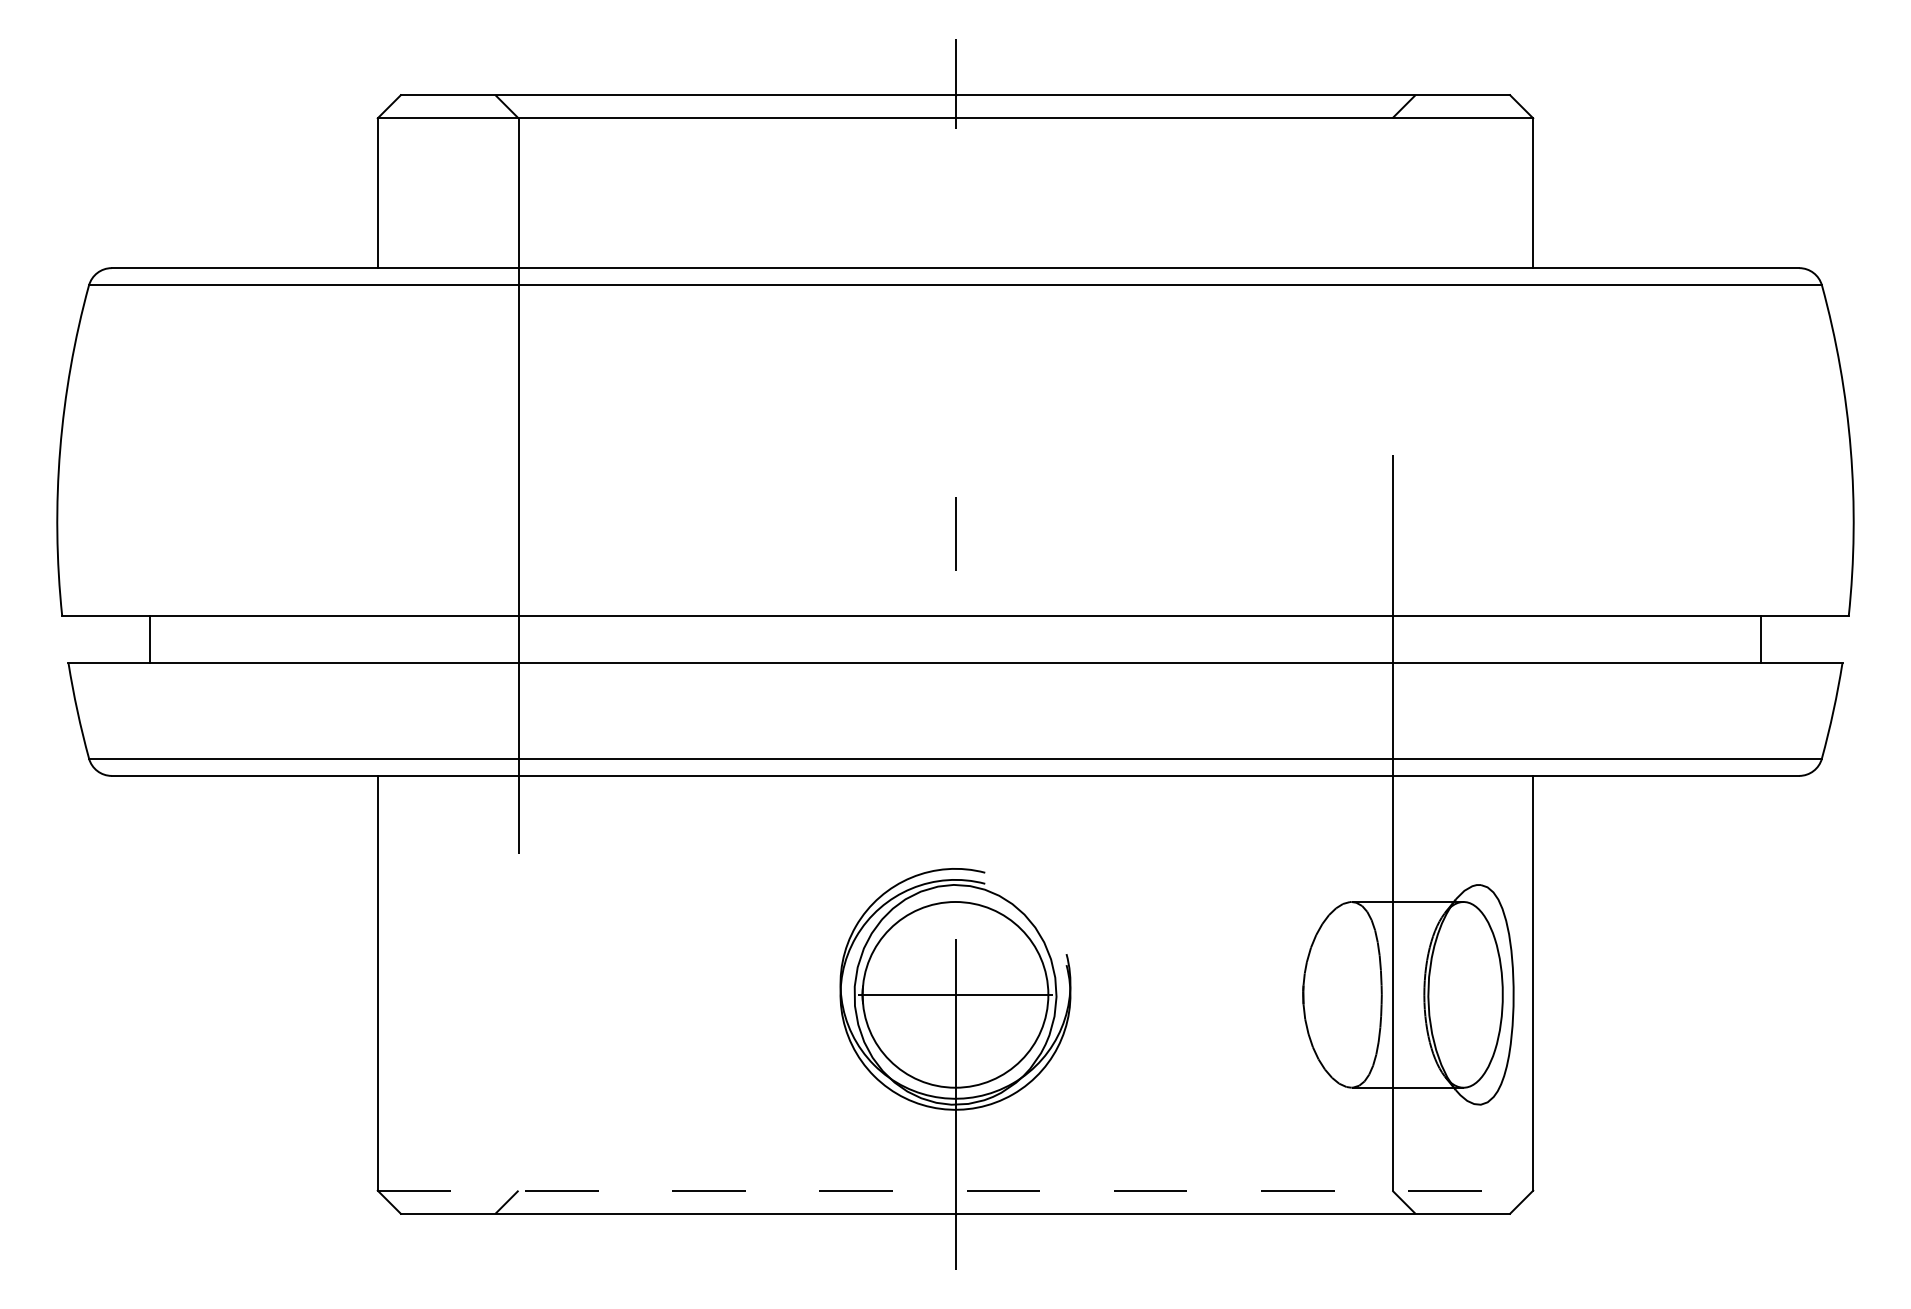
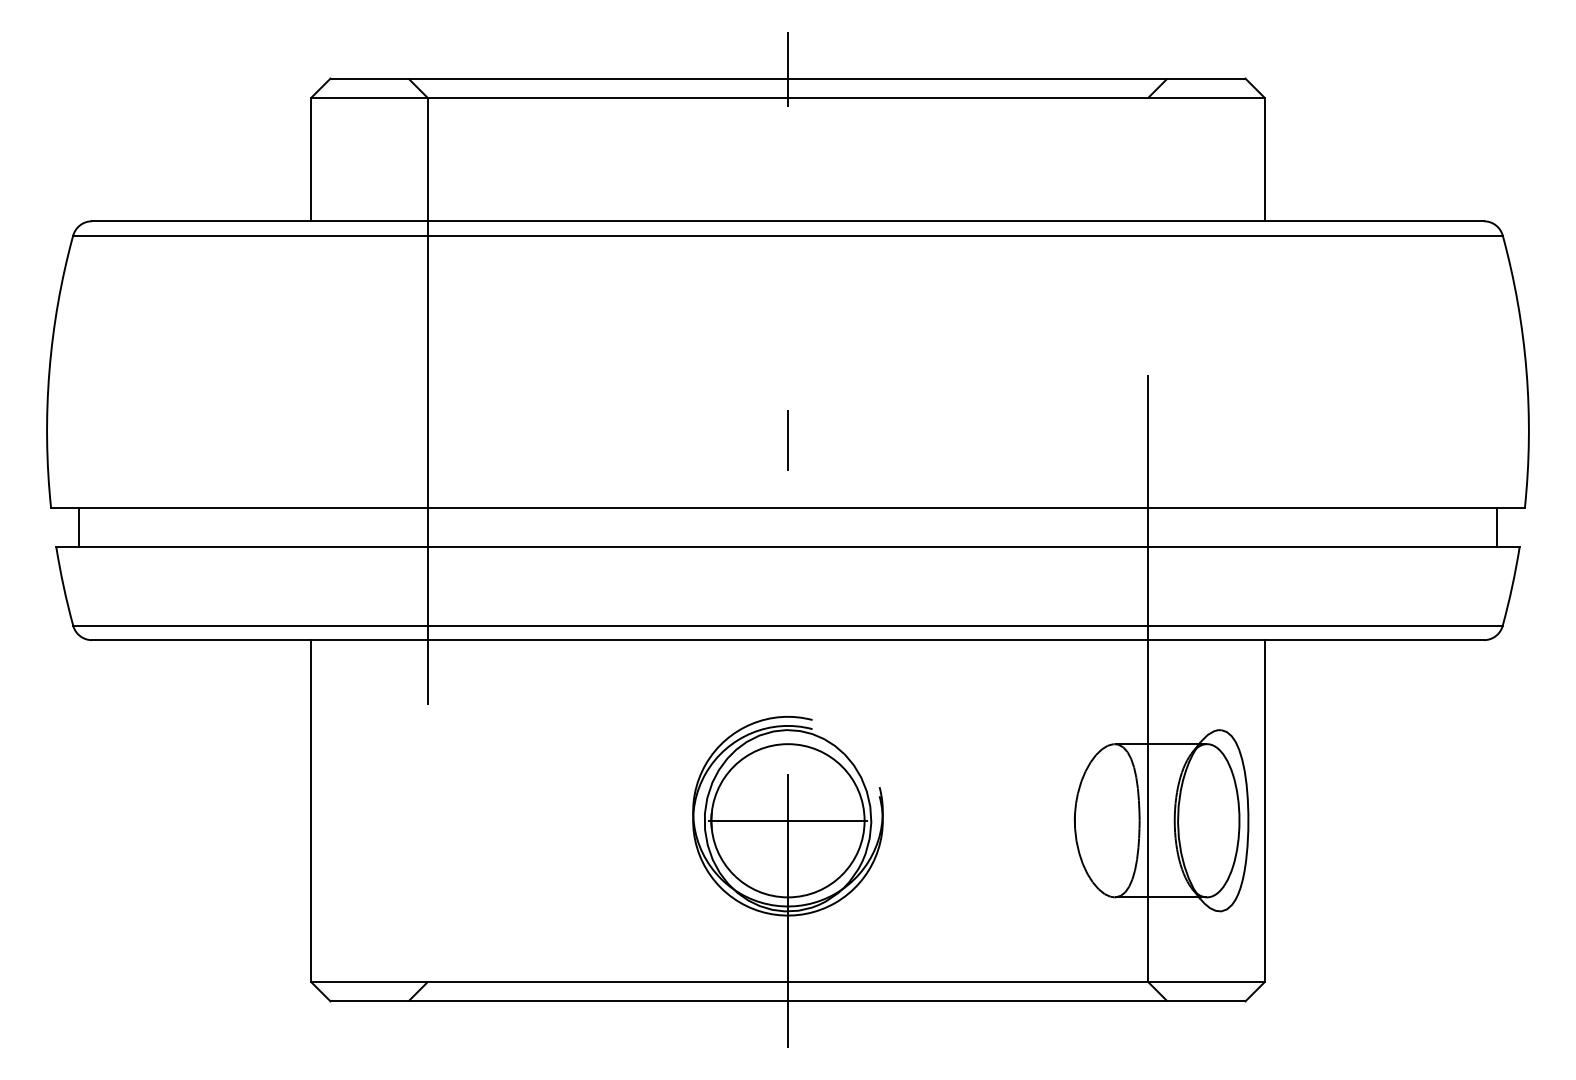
line: (149, 639) -> (79, 527), moved
line: (1761, 639) -> (1496, 527), moved
line: (955, 1190) -> (788, 982), dashed -> solid

